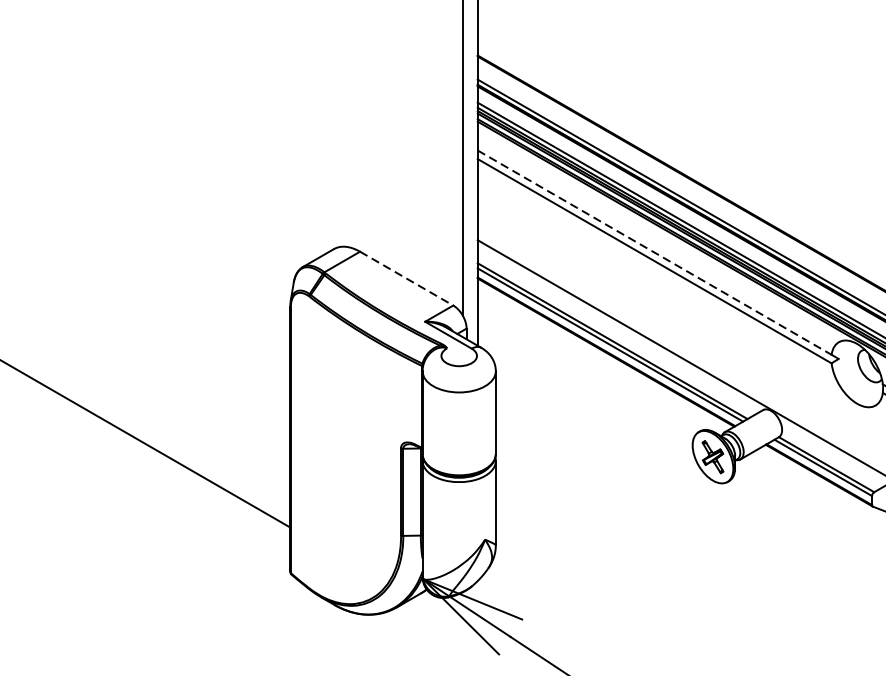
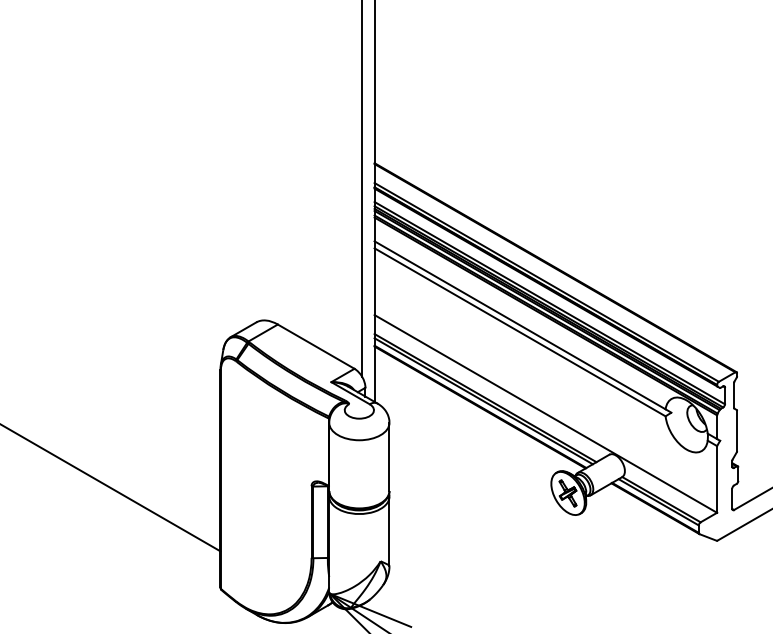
line: (655, 252) -> (520, 325), dashed -> solid
line: (407, 278) -> (316, 346), dashed -> solid

